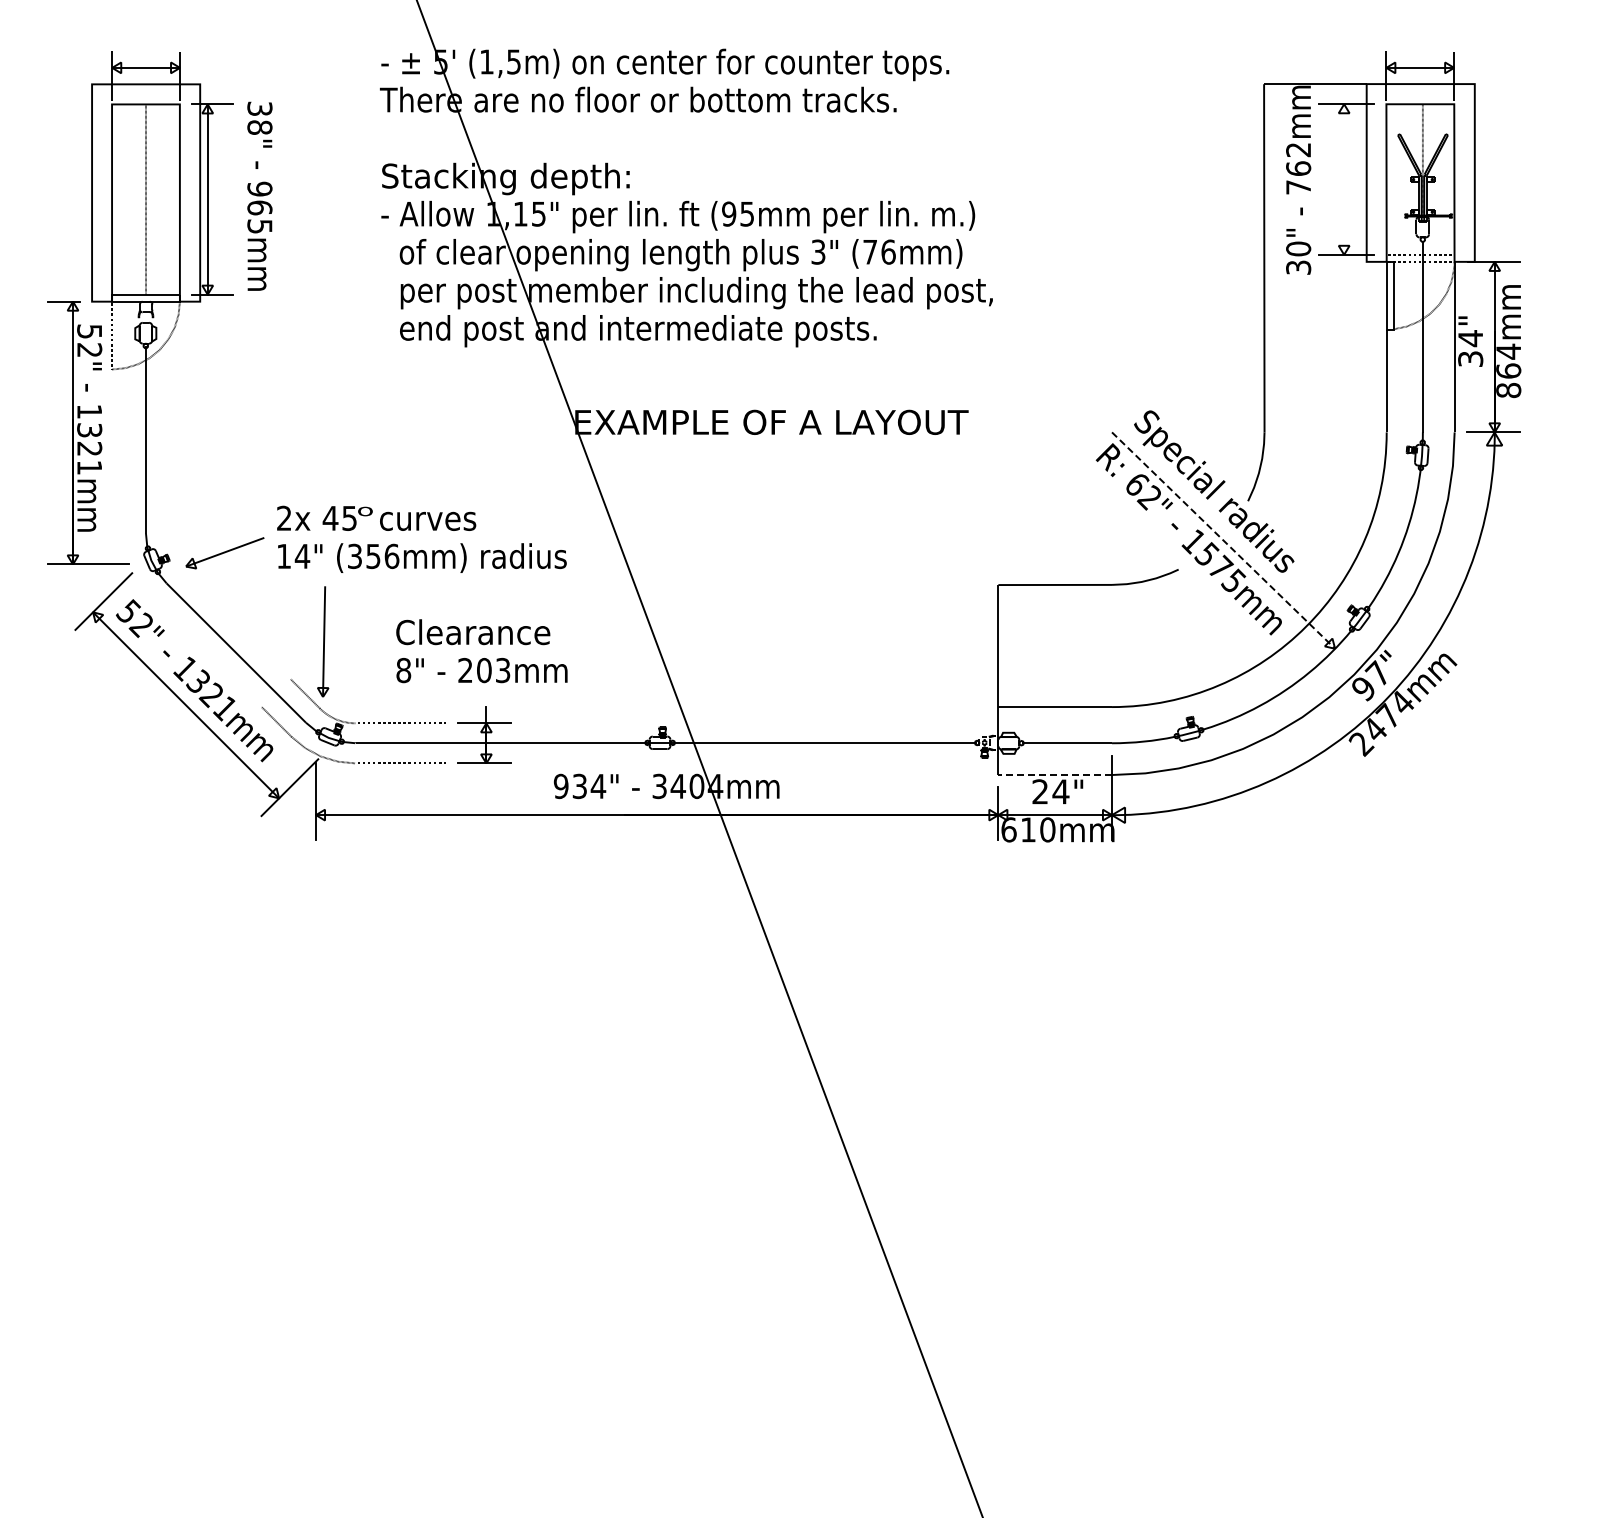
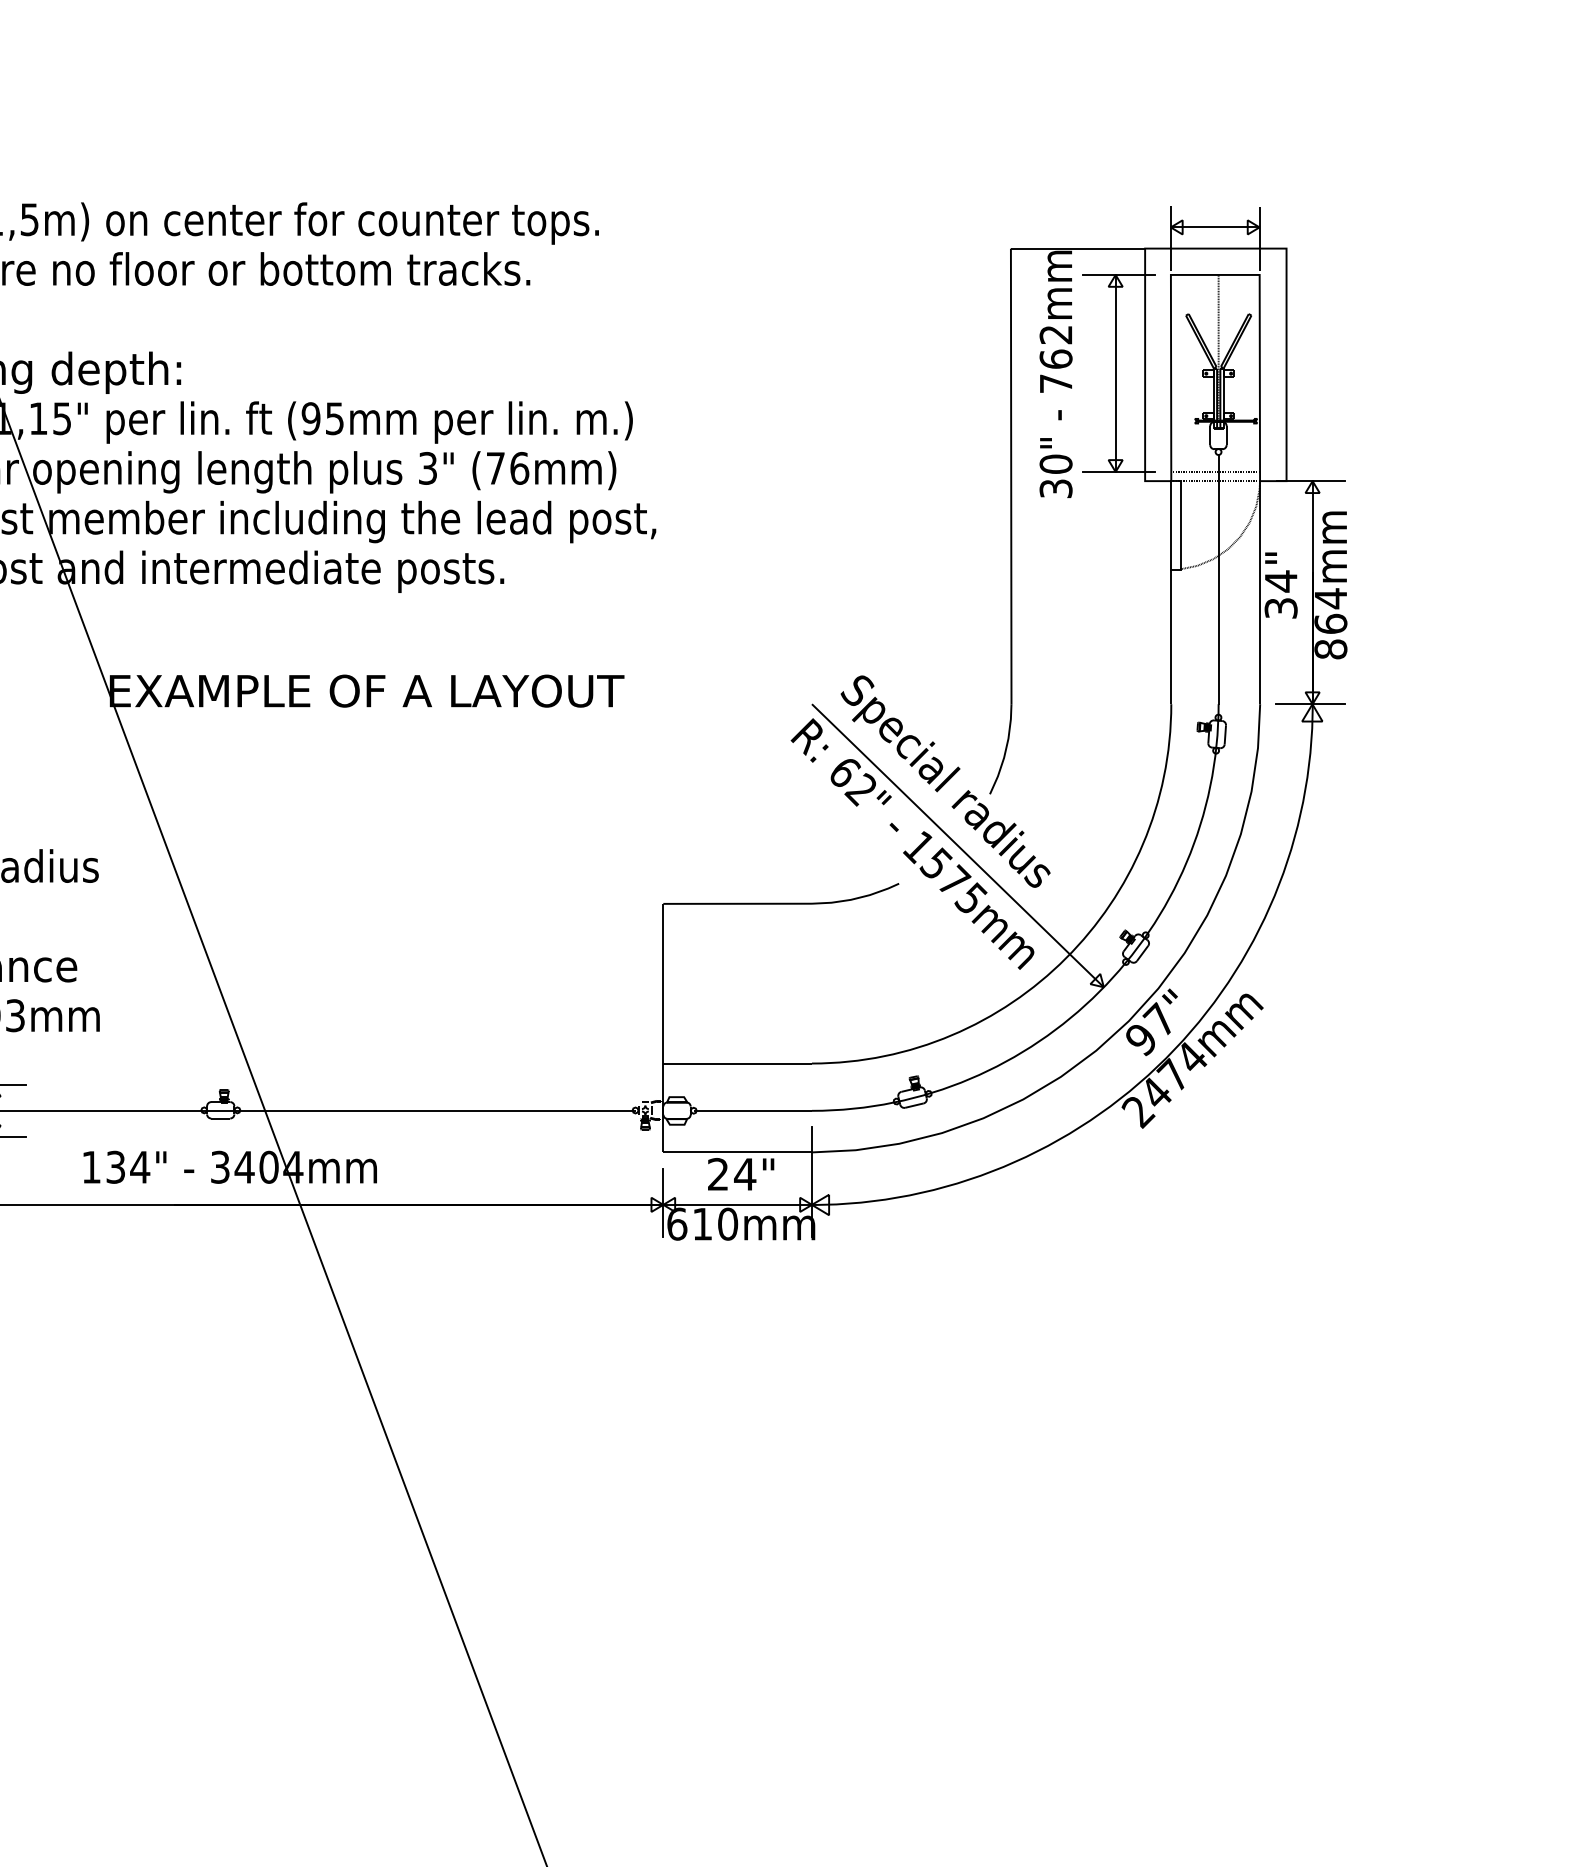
line: (1344, 179) -> (1116, 373), added
line: (1223, 540) -> (957, 845), dashed -> solid
line: (1055, 775) -> (738, 1153), dashed -> solid
text: (560, 786) -> (90, 1167), 934" -> 134"

